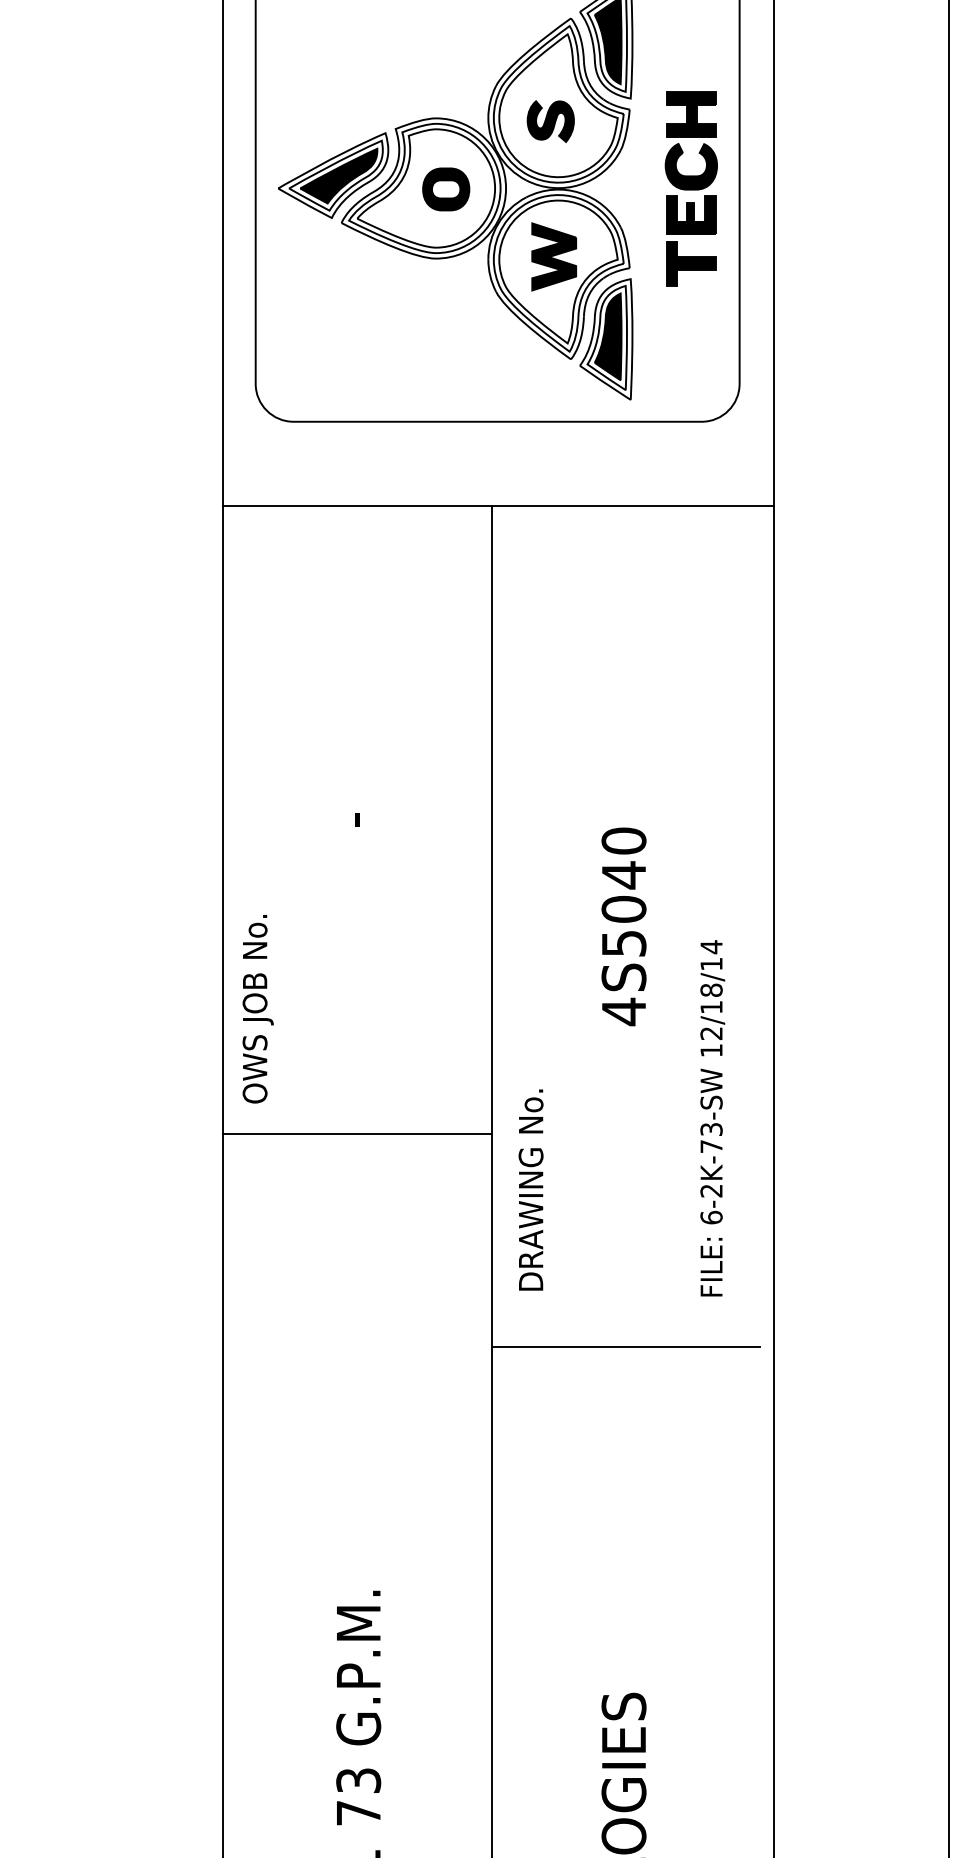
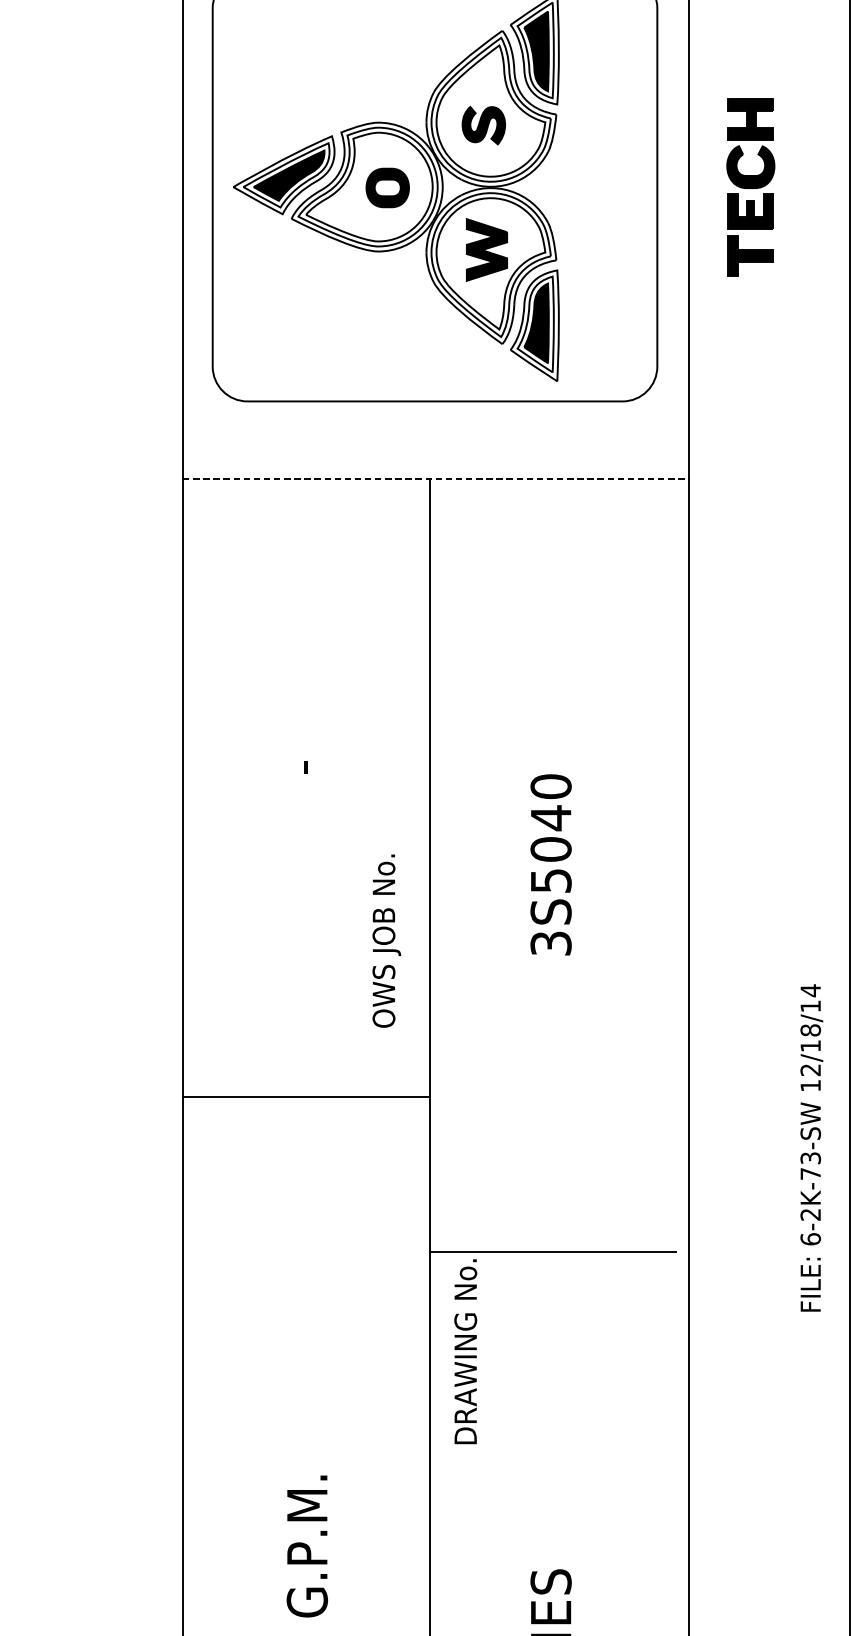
part: (690, 188) -> (750, 187), moved
line: (498, 505) -> (435, 478), solid -> dashed
text: (257, 1009) -> (386, 941), moved
text: (623, 1011) -> (550, 943), 4S5040 -> 3S5040
text: (712, 1118) -> (811, 1148), moved
line: (357, 1134) -> (306, 1096), moved
text: (530, 1189) -> (465, 1351), moved

